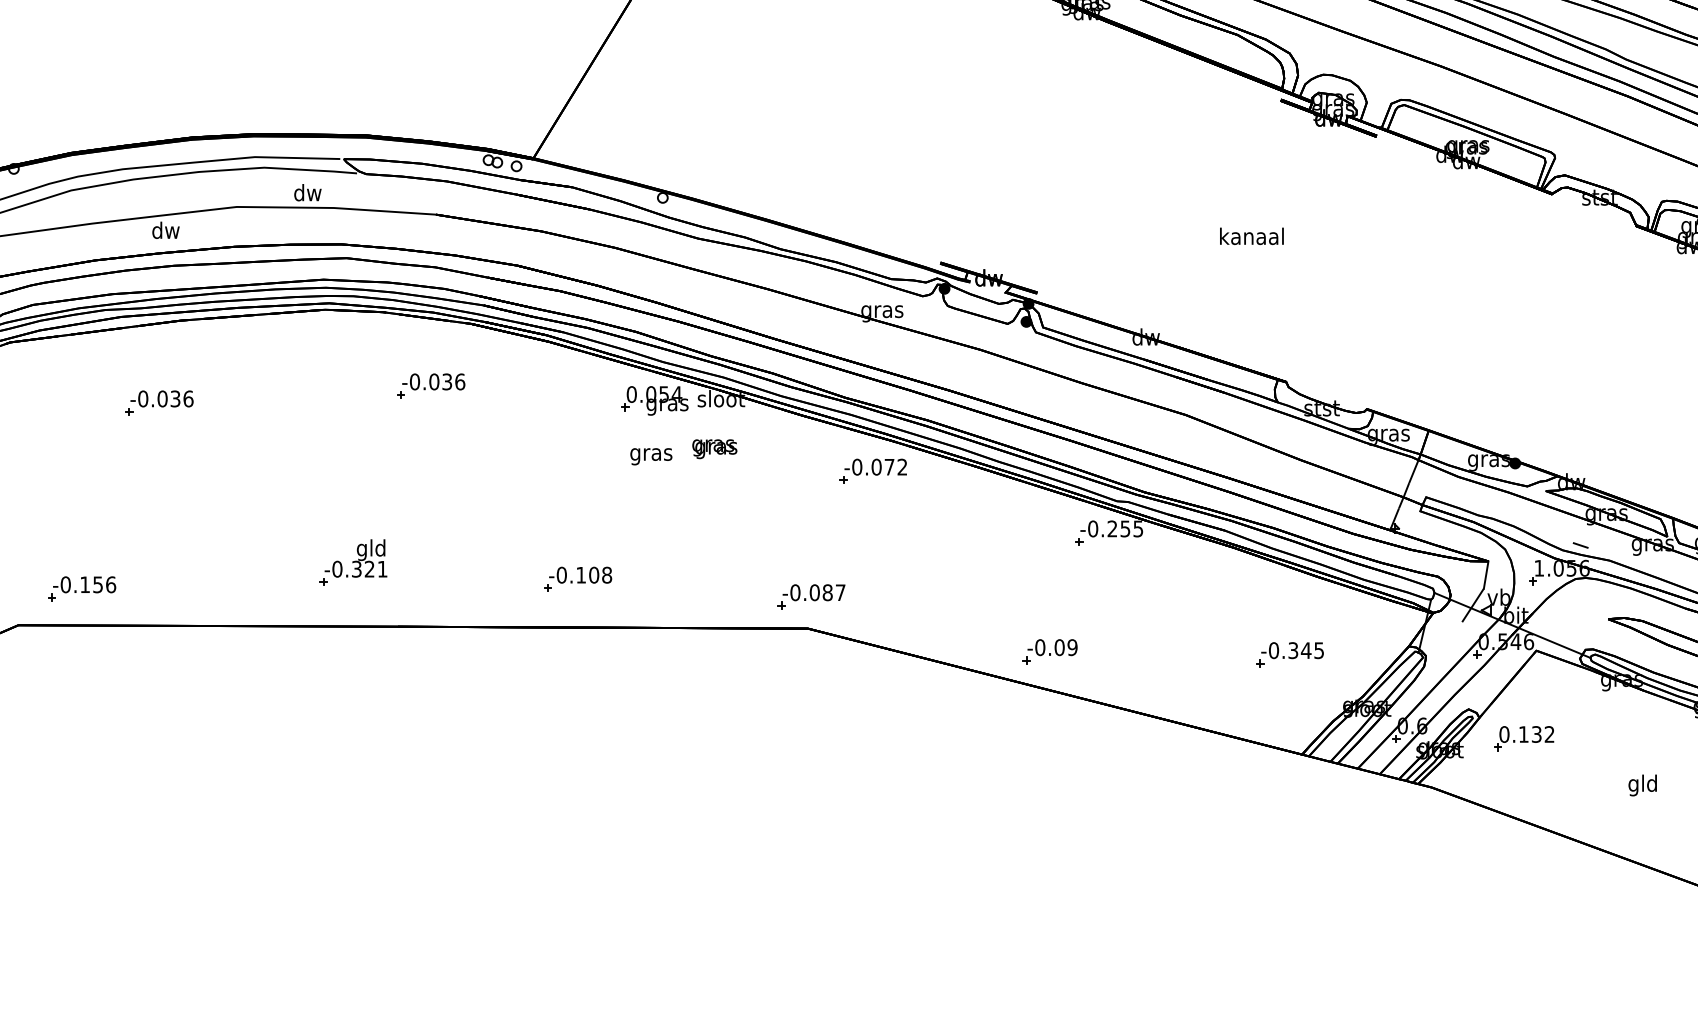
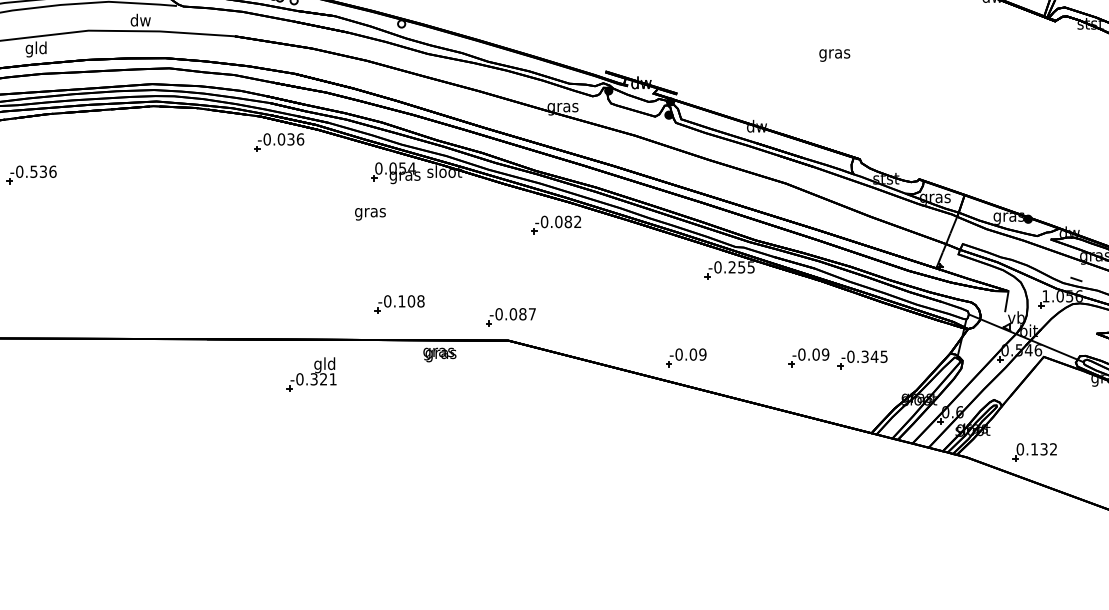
text: (165, 232) -> (36, 49), dw -> gld
text: (1251, 238) -> (834, 53), kanaal -> gras
part: (431, 385) -> (279, 142), moved
text: (162, 398) -> (33, 171), -0.036 -> -0.536
text: (714, 449) -> (439, 355), moved
text: (651, 456) -> (370, 214), moved
text: (889, 466) -> (568, 221), -0.072 -> -0.082
part: (353, 562) -> (311, 374), moved
part: (578, 578) -> (399, 303), moved
line: (1472, 605) -> (996, 323), removed
part: (1216, 651) -> (808, 357), added
part: (1524, 738) -> (1035, 452), moved

